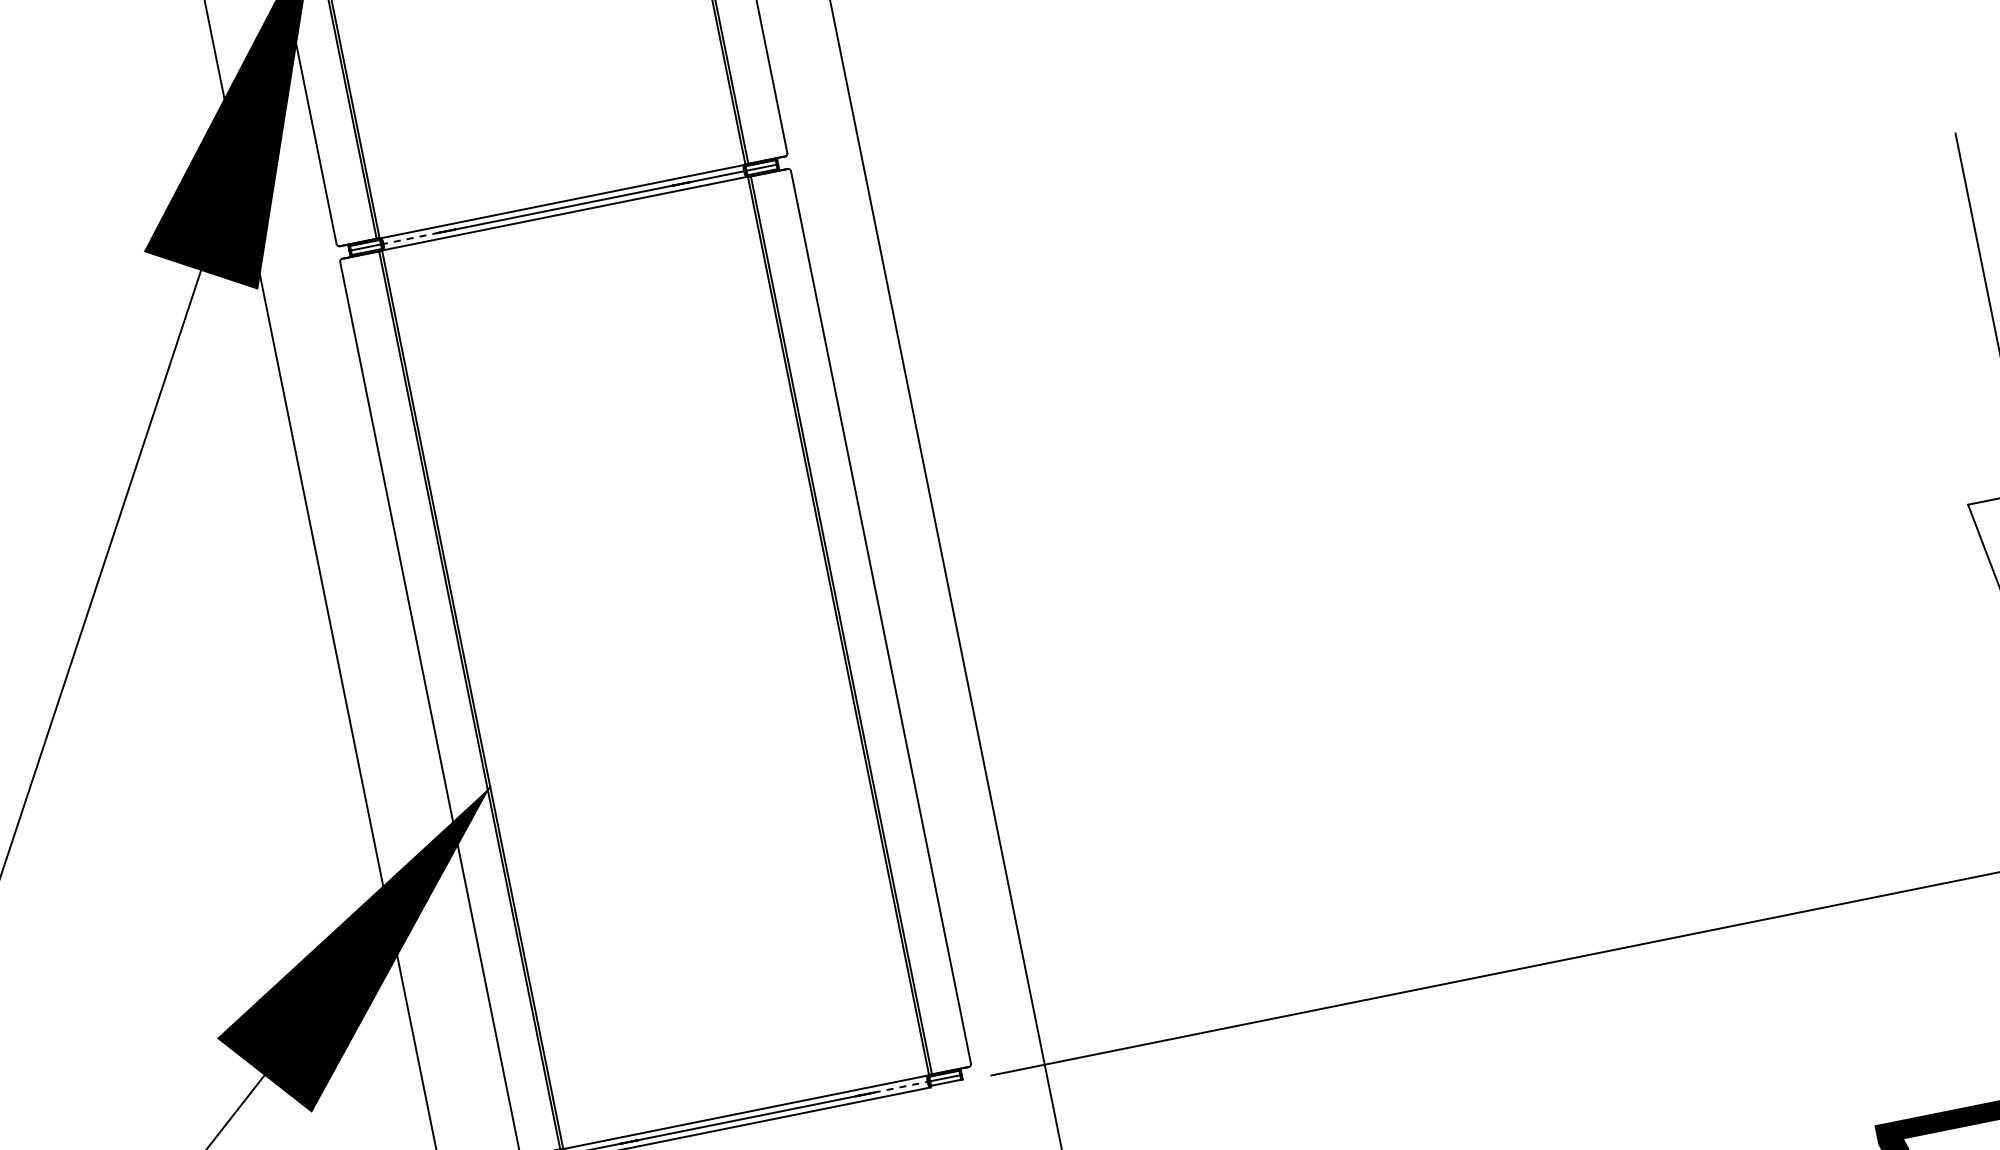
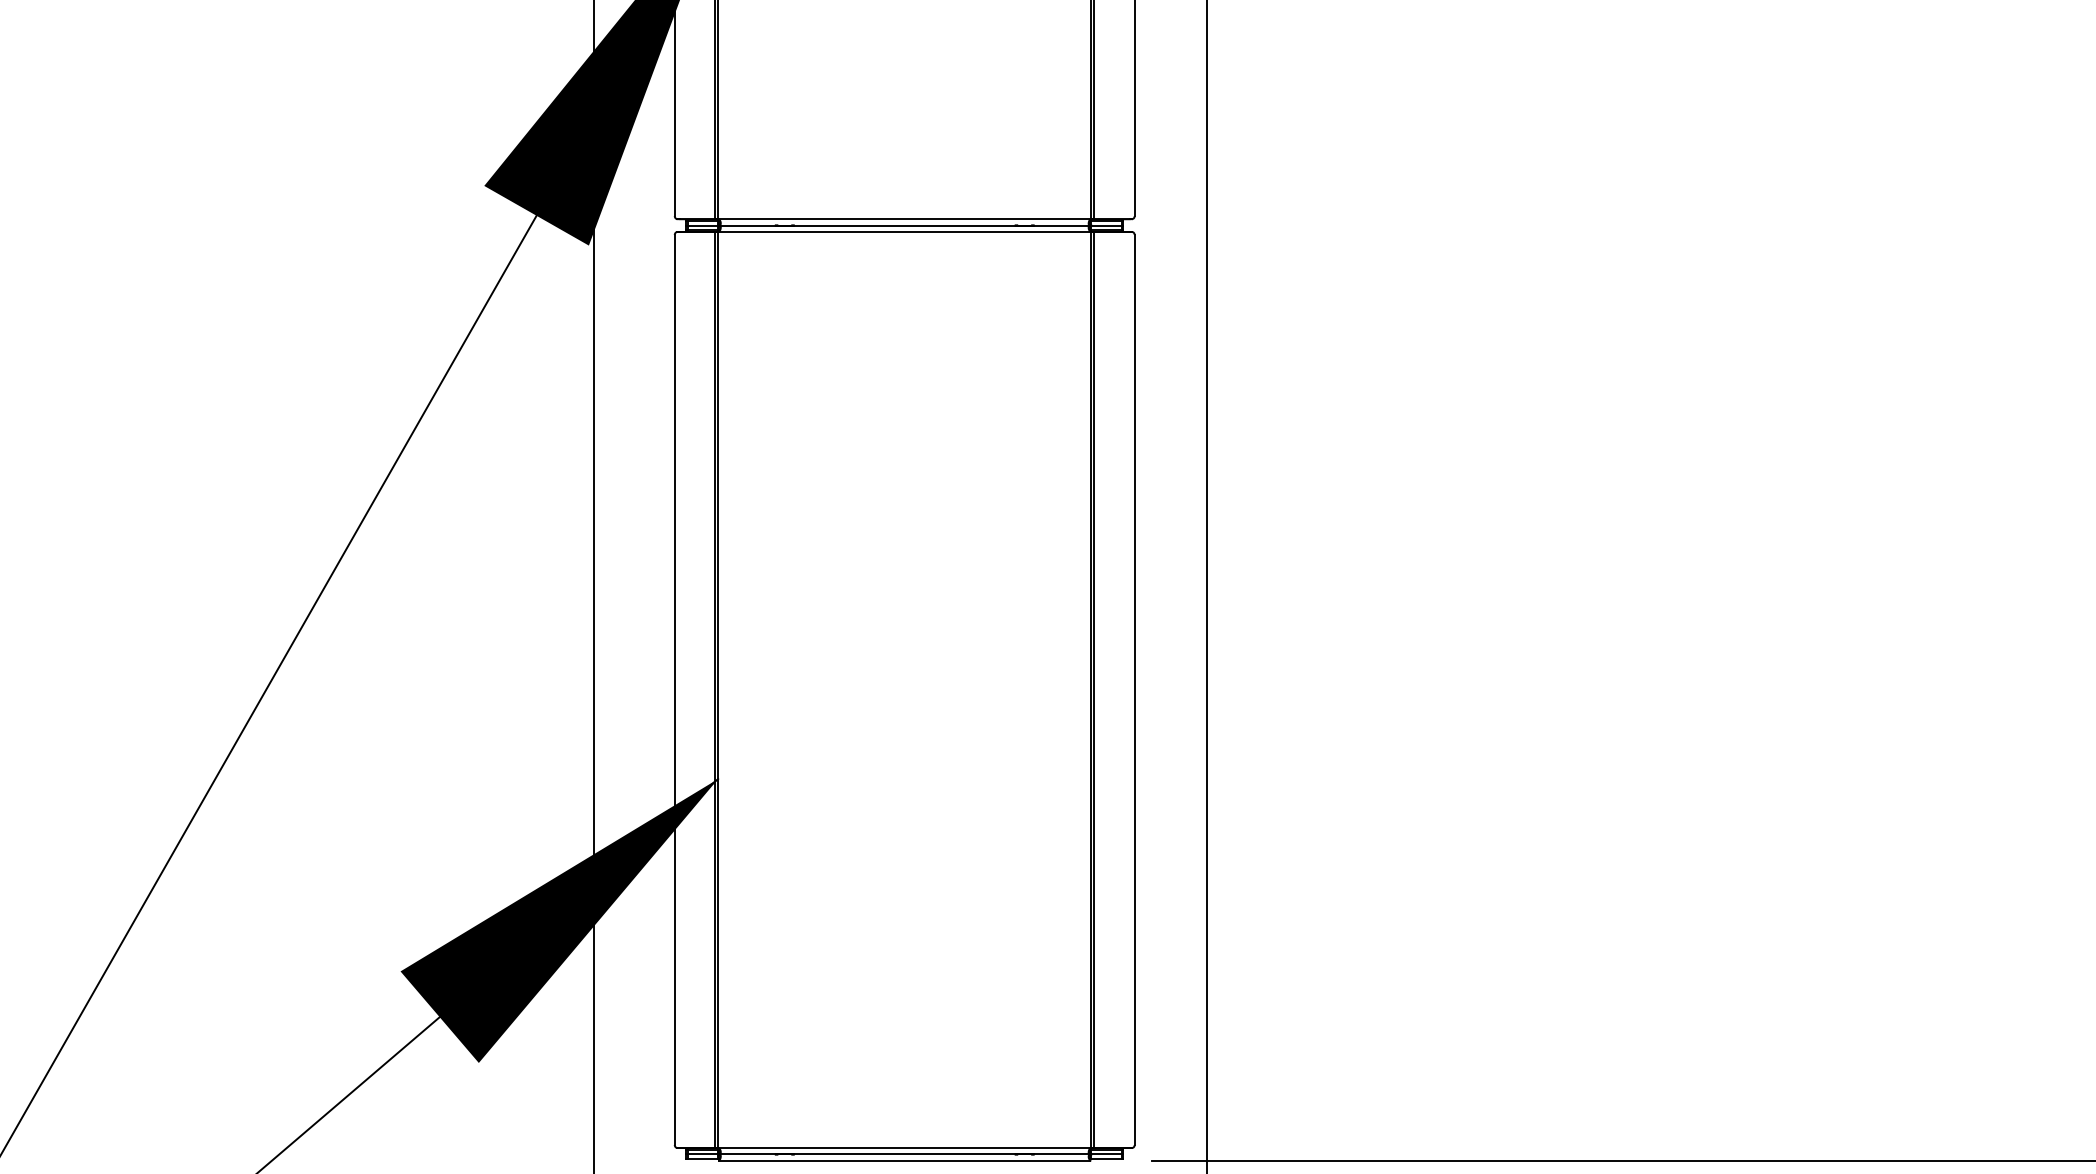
line: (409, 238) -> (747, 225), dashed -> solid
line: (902, 1087) -> (1062, 1154), dashed -> solid

